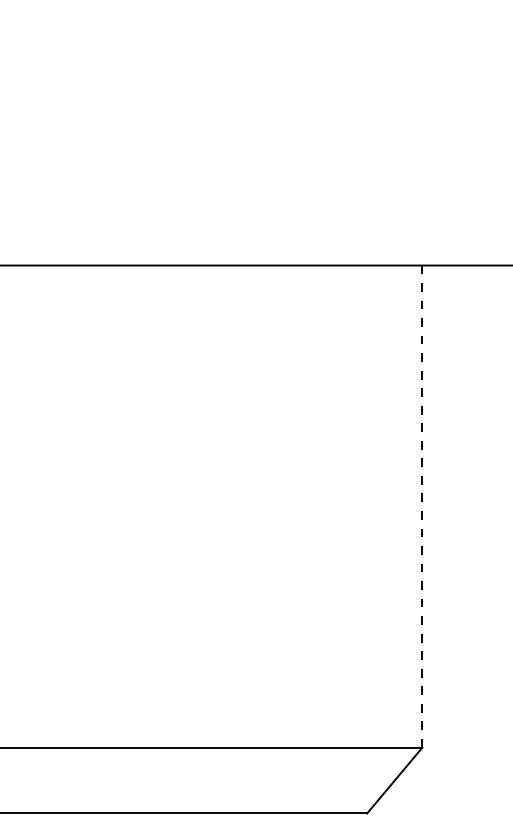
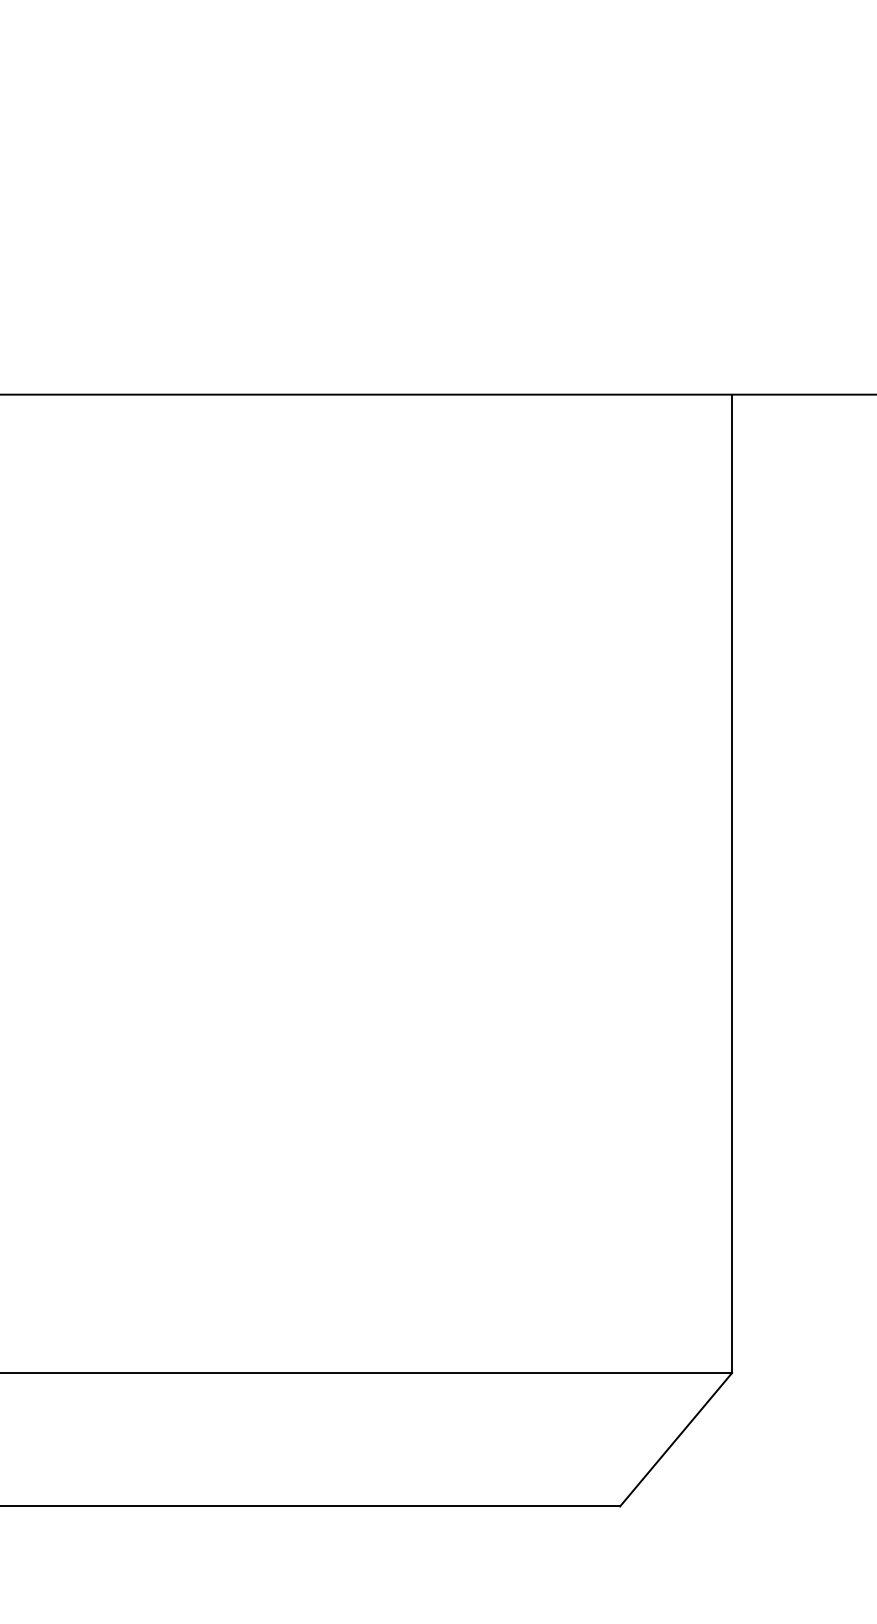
line: (422, 506) -> (732, 883), dashed -> solid

